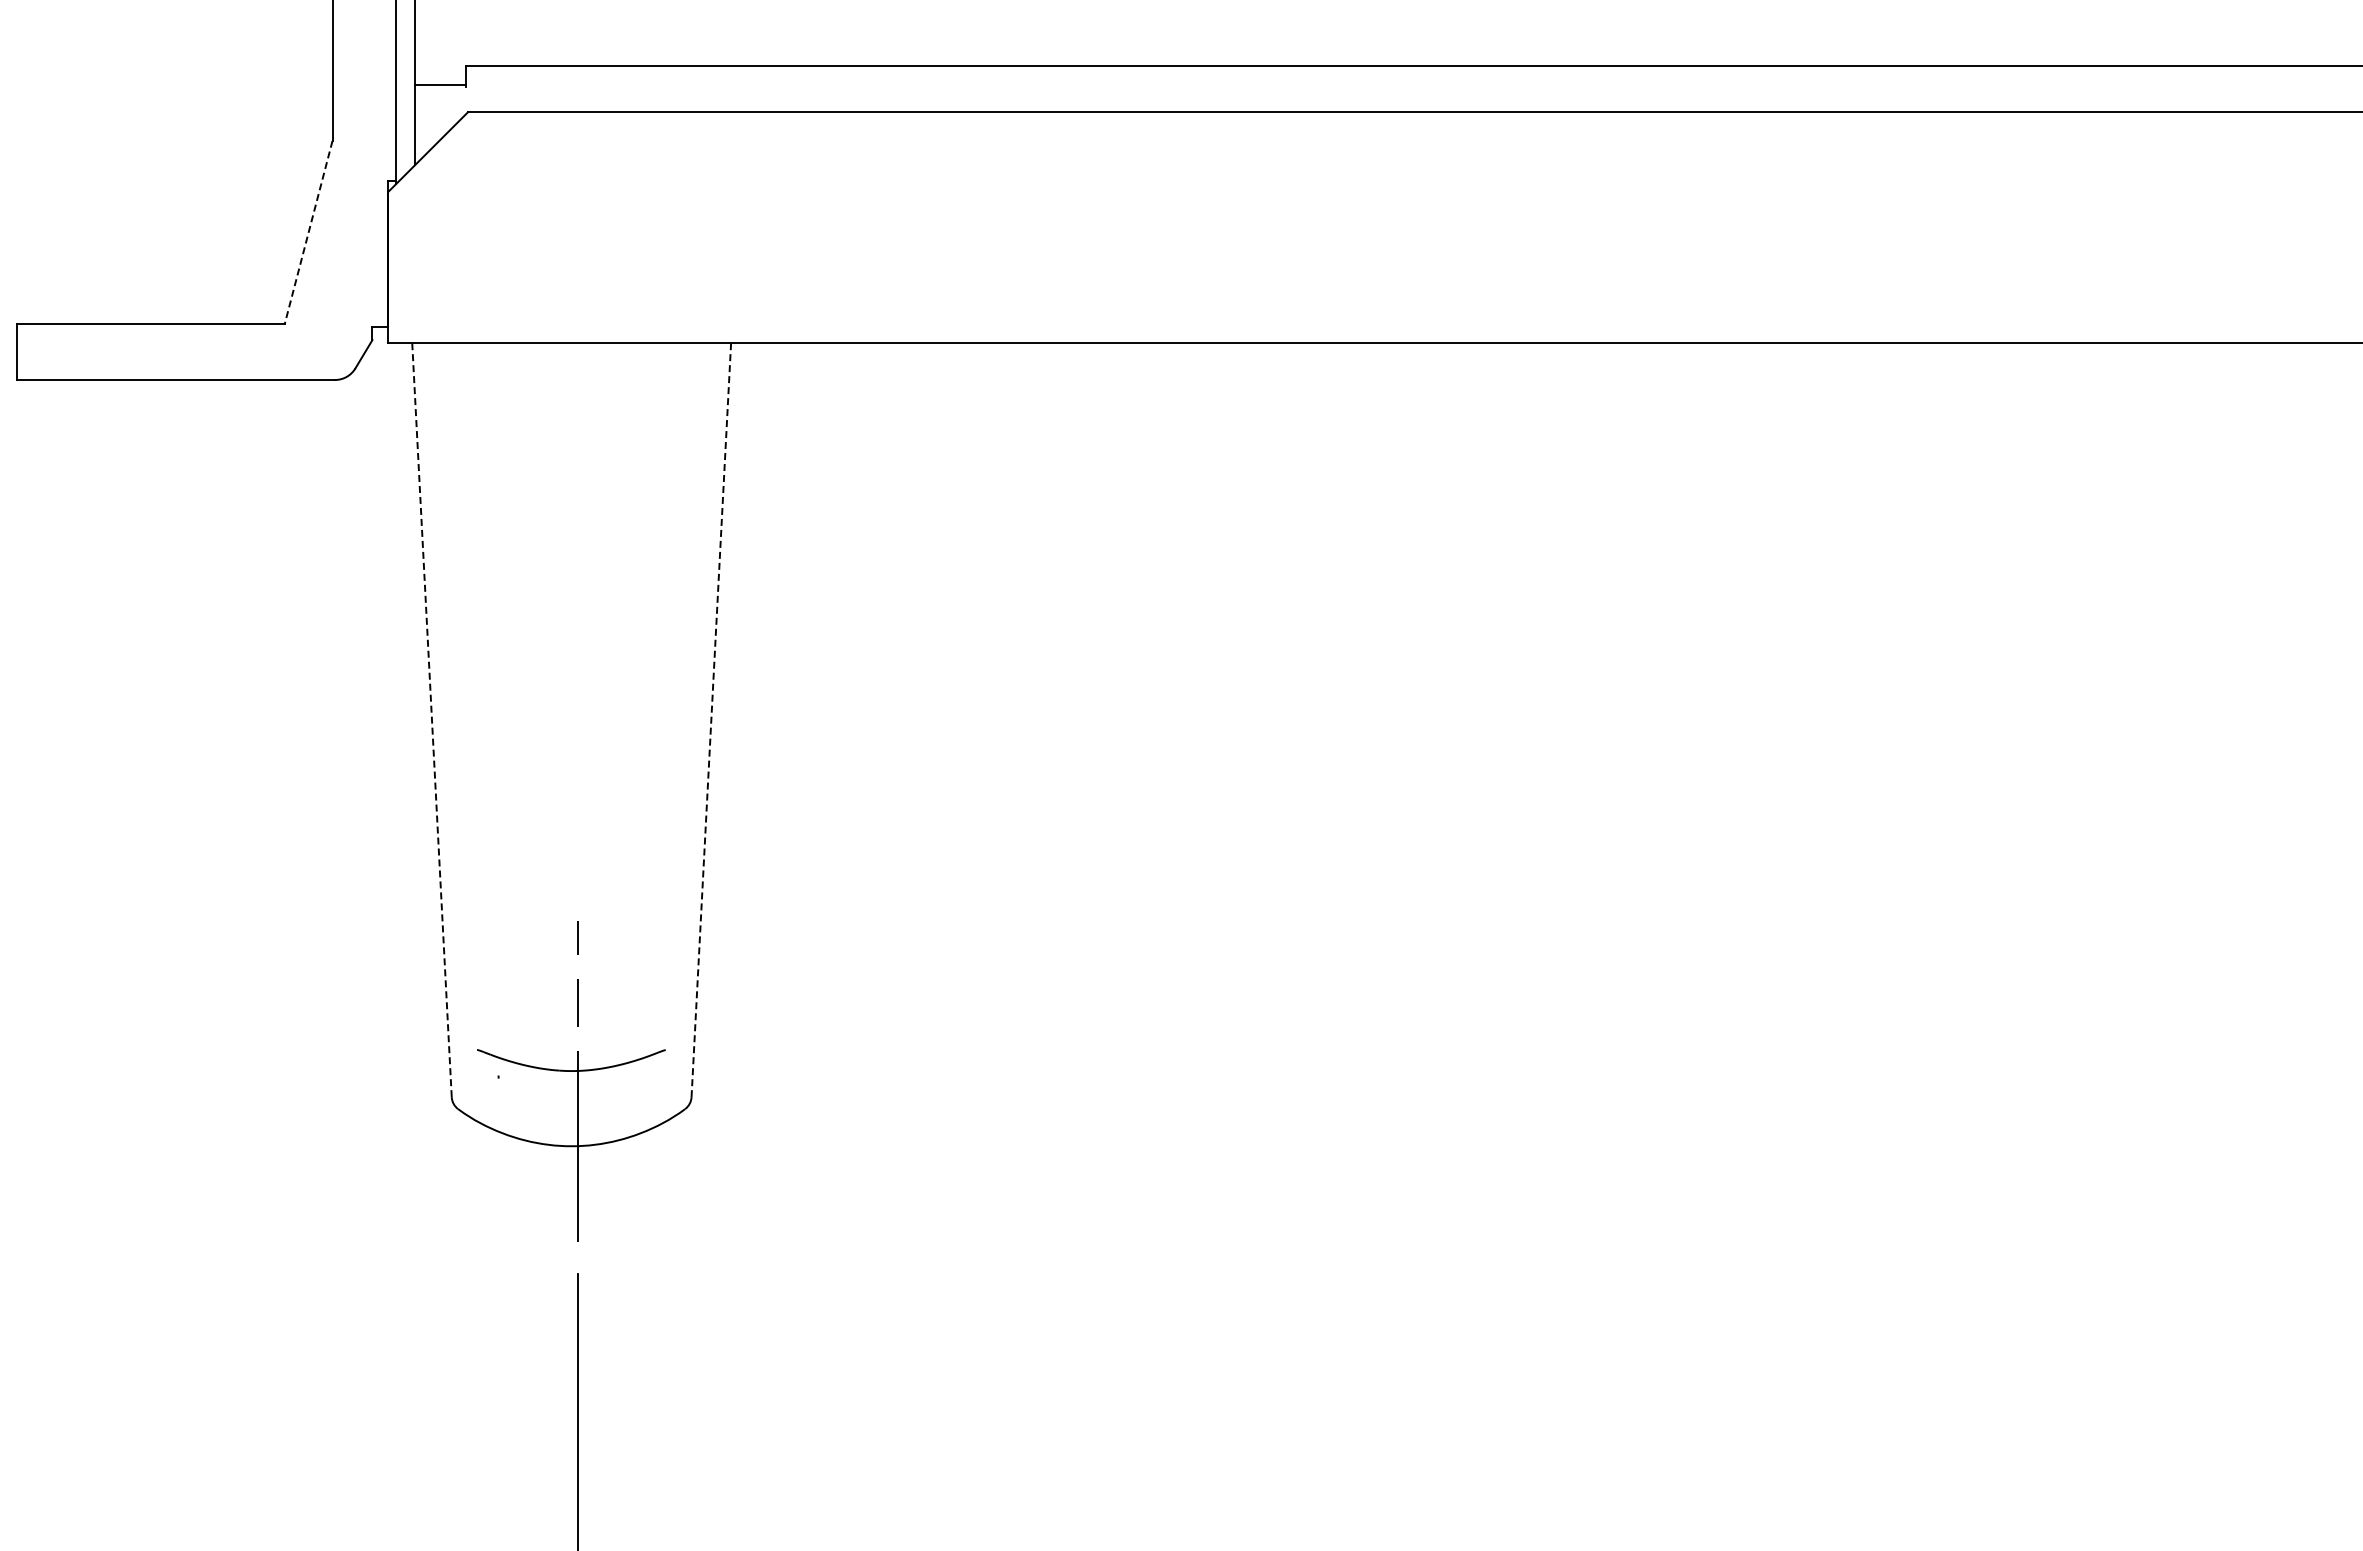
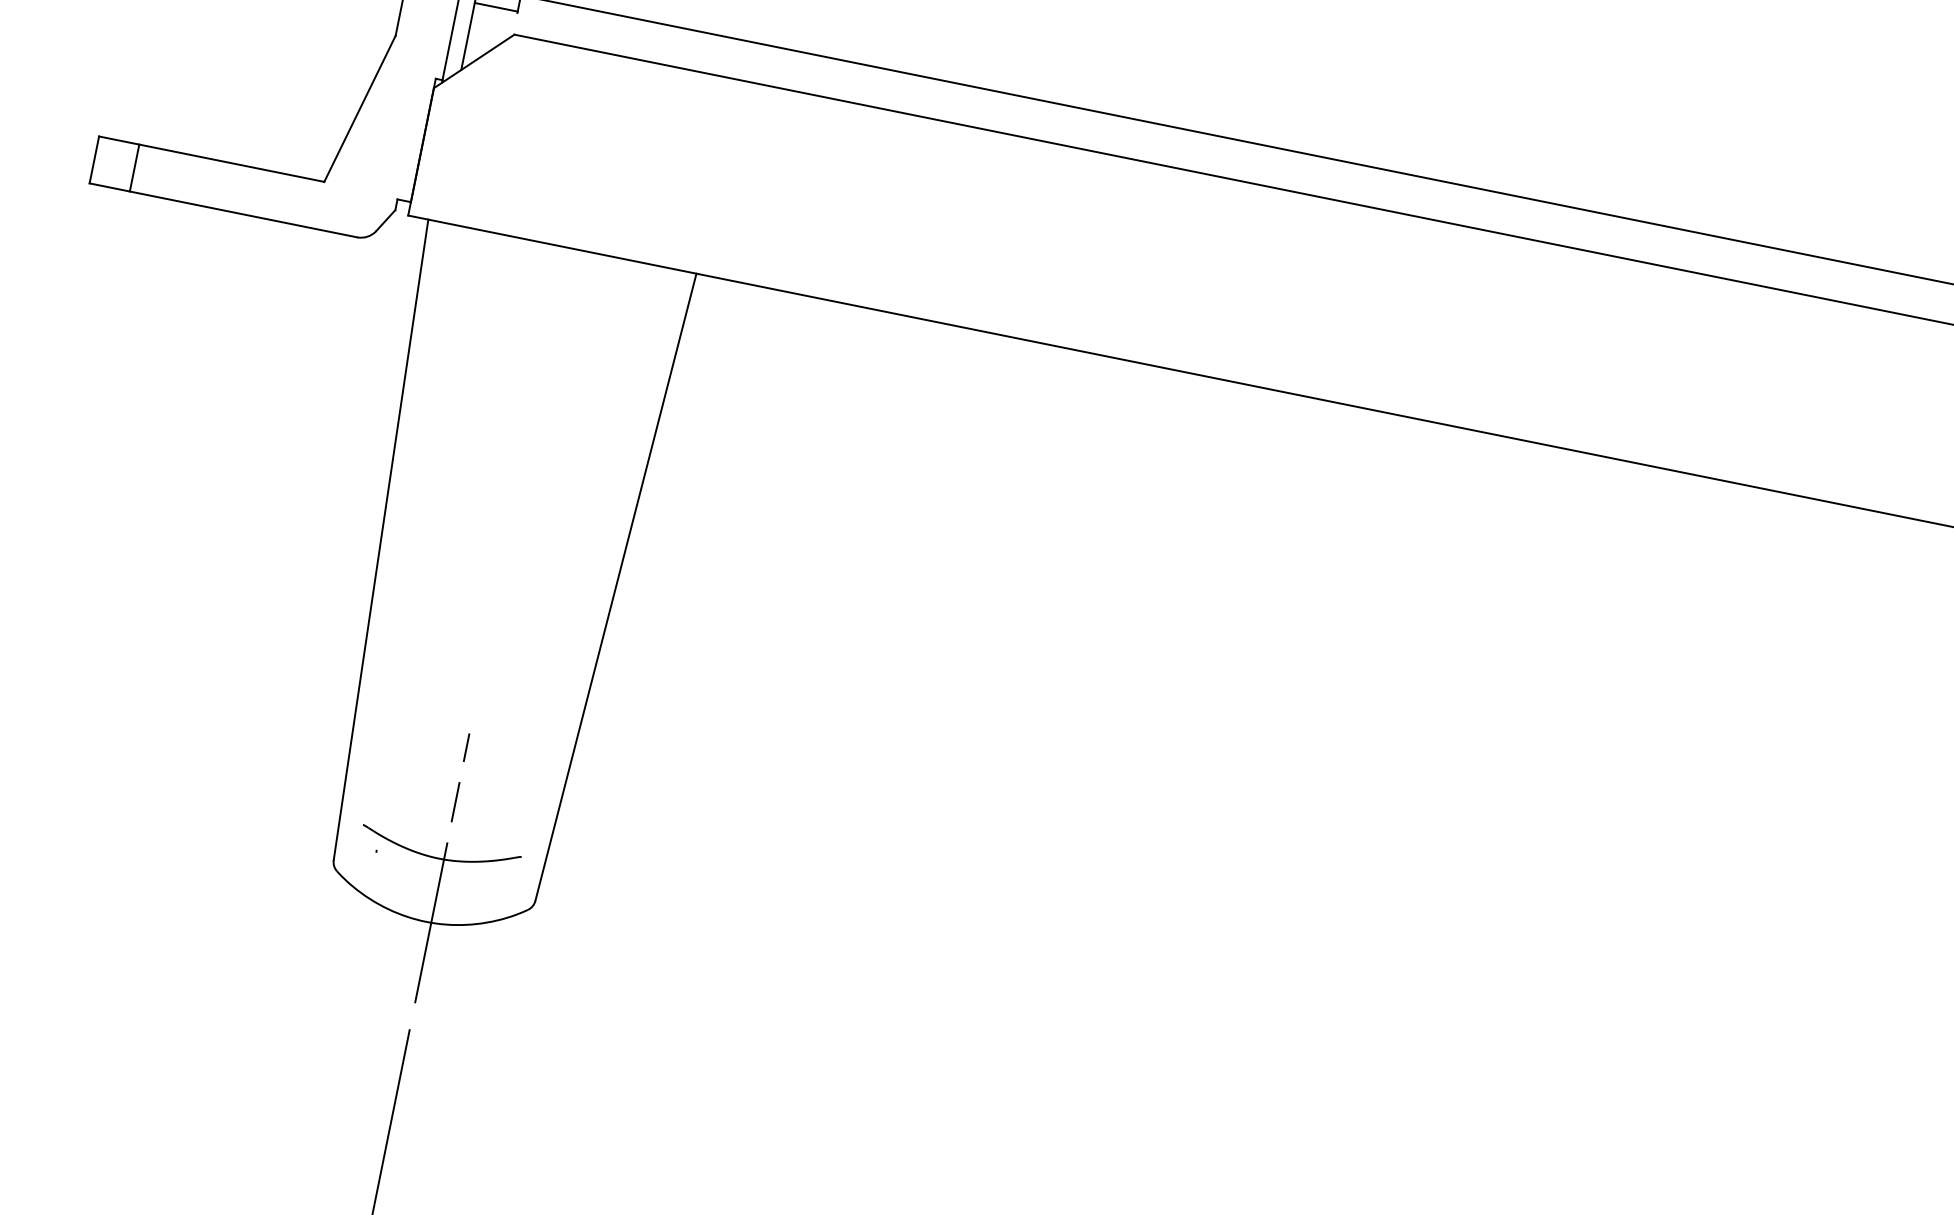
line: (308, 232) -> (359, 108), dashed -> solid
line: (64, 352) -> (134, 168), added
line: (431, 719) -> (380, 539), dashed -> solid
line: (711, 719) -> (616, 586), dashed -> solid

